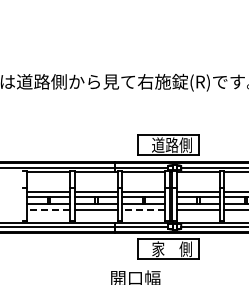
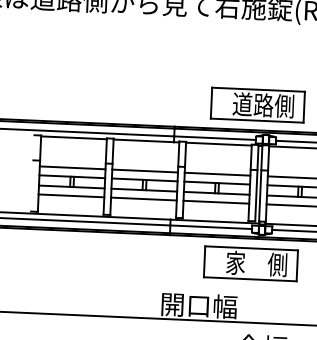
line: (48, 210) -> (70, 196), dashed -> solid
line: (143, 210) -> (215, 202), dashed -> solid

